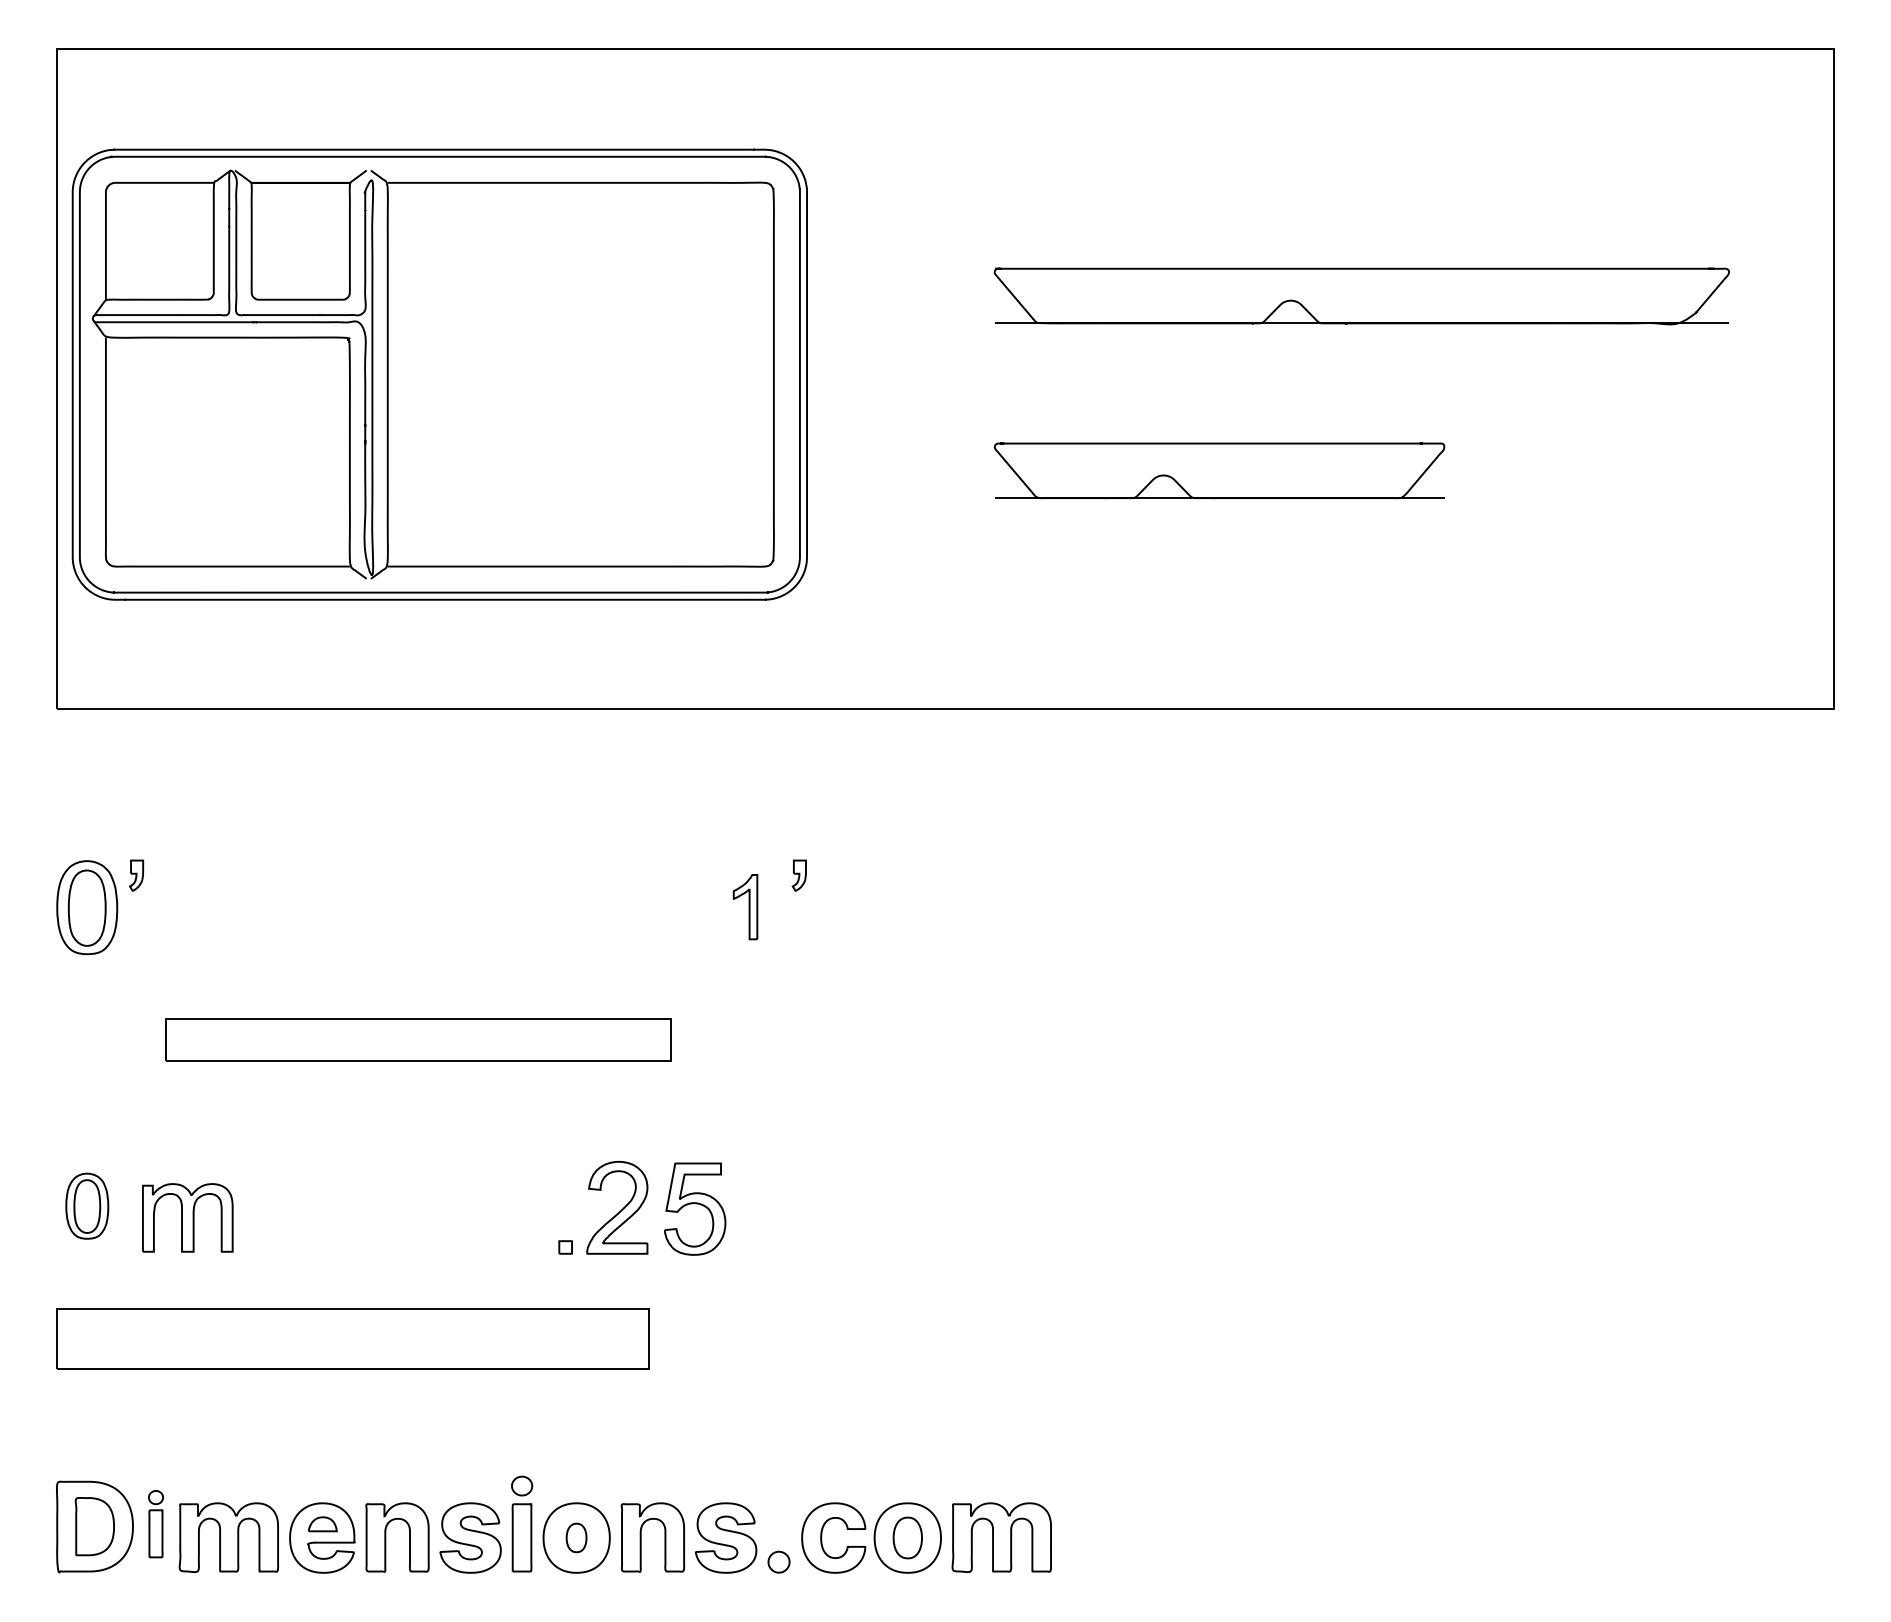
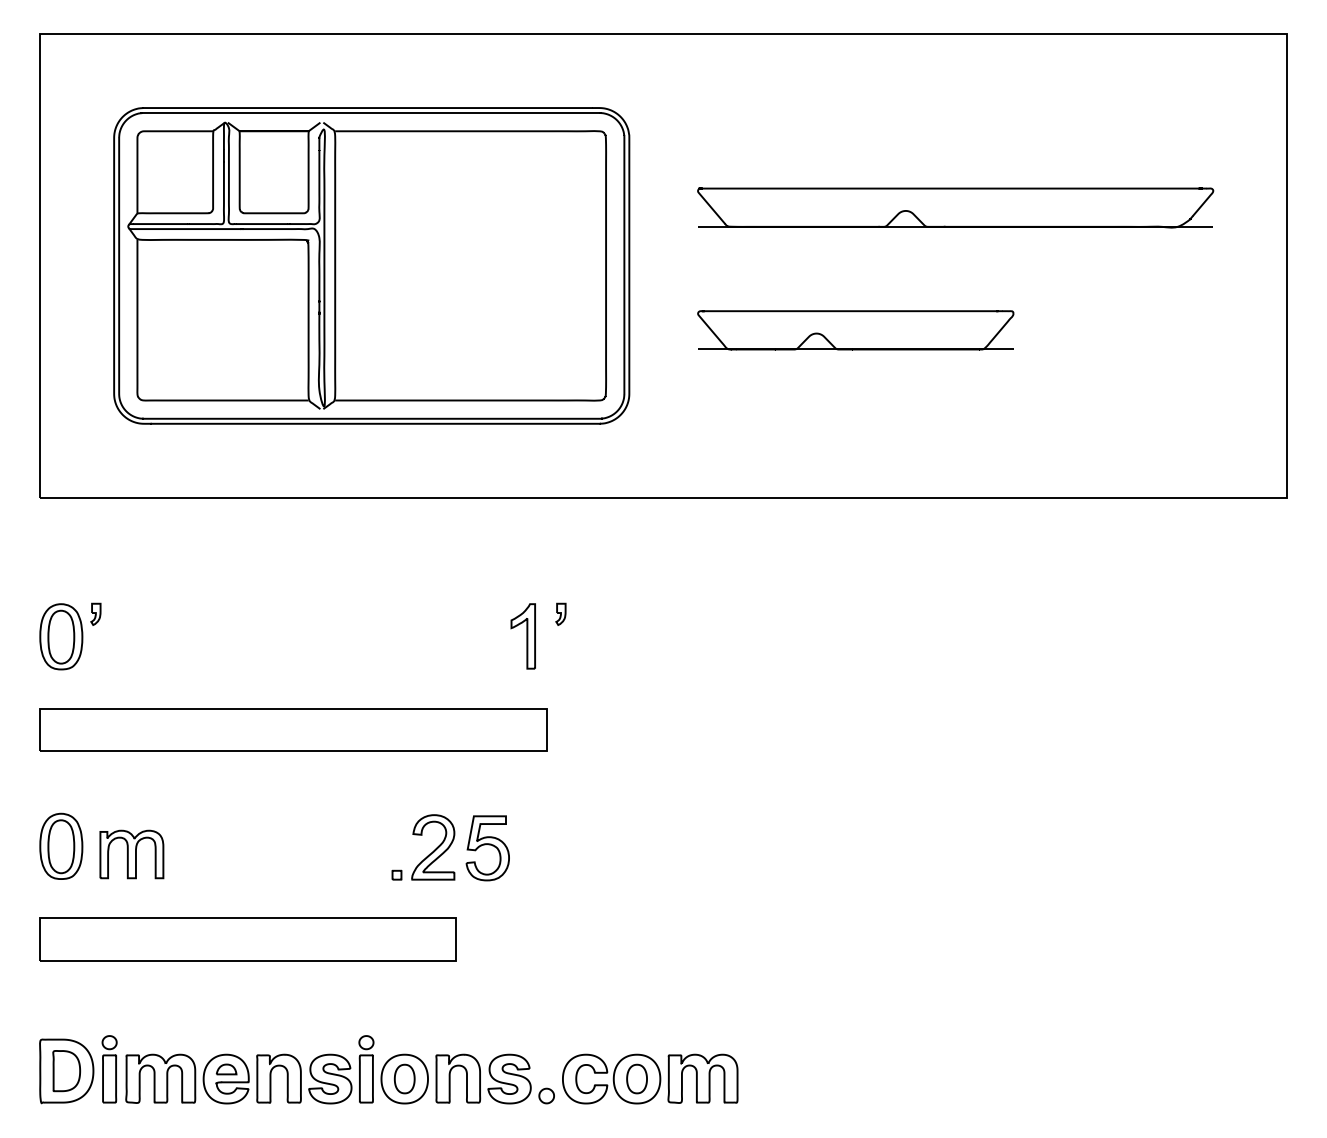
part: (439, 374) -> (371, 265), moved
part: (744, 907) -> (522, 636), size x1.43
part: (418, 1039) -> (293, 729), size x1.43
part: (87, 1205) -> (61, 845), size x1.43
part: (155, 1524) -> (109, 1069), size x1.43
part: (576, 1537) -> (404, 1078), size x1.43

